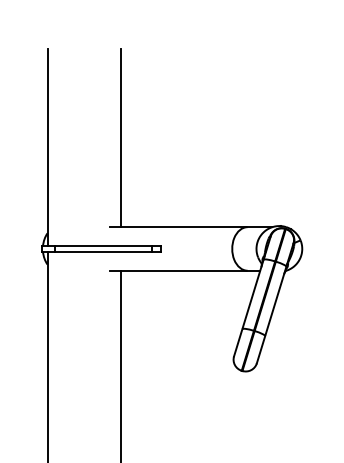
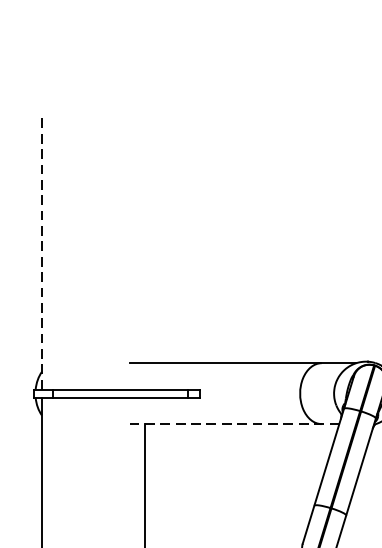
line: (120, 138) -> (143, 239), removed
line: (47, 147) -> (41, 251), solid -> dashed
line: (185, 270) -> (234, 423), solid -> dashed

